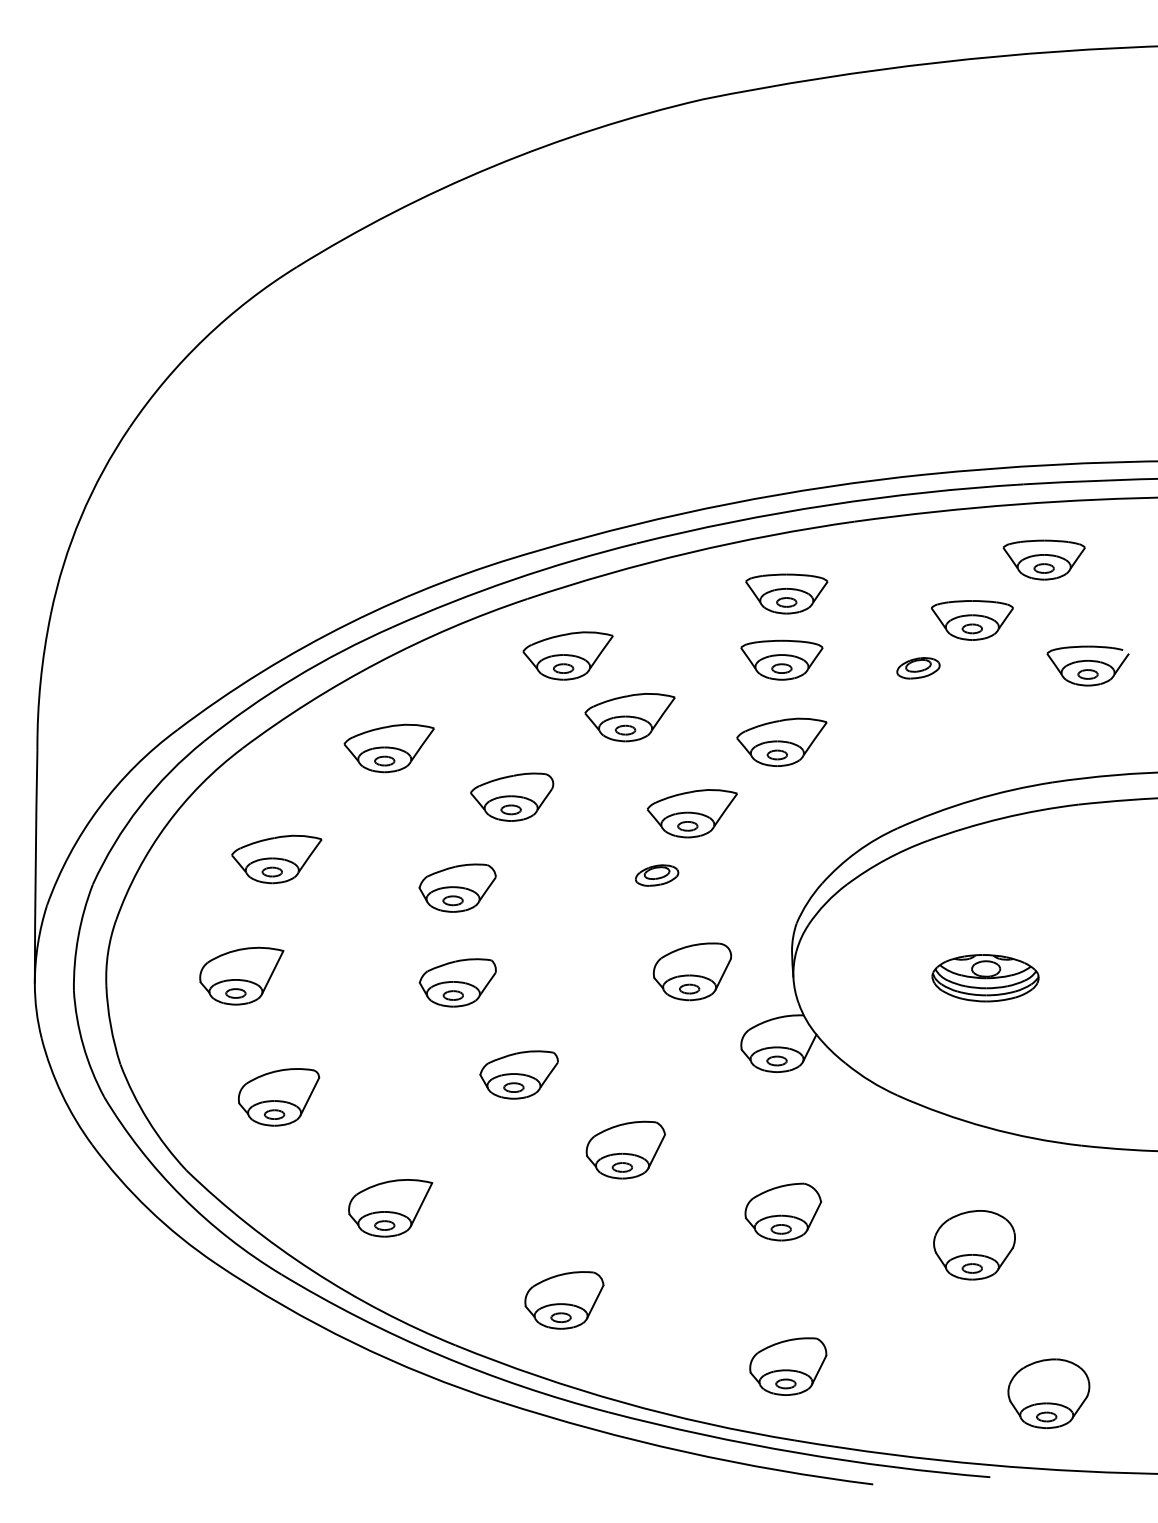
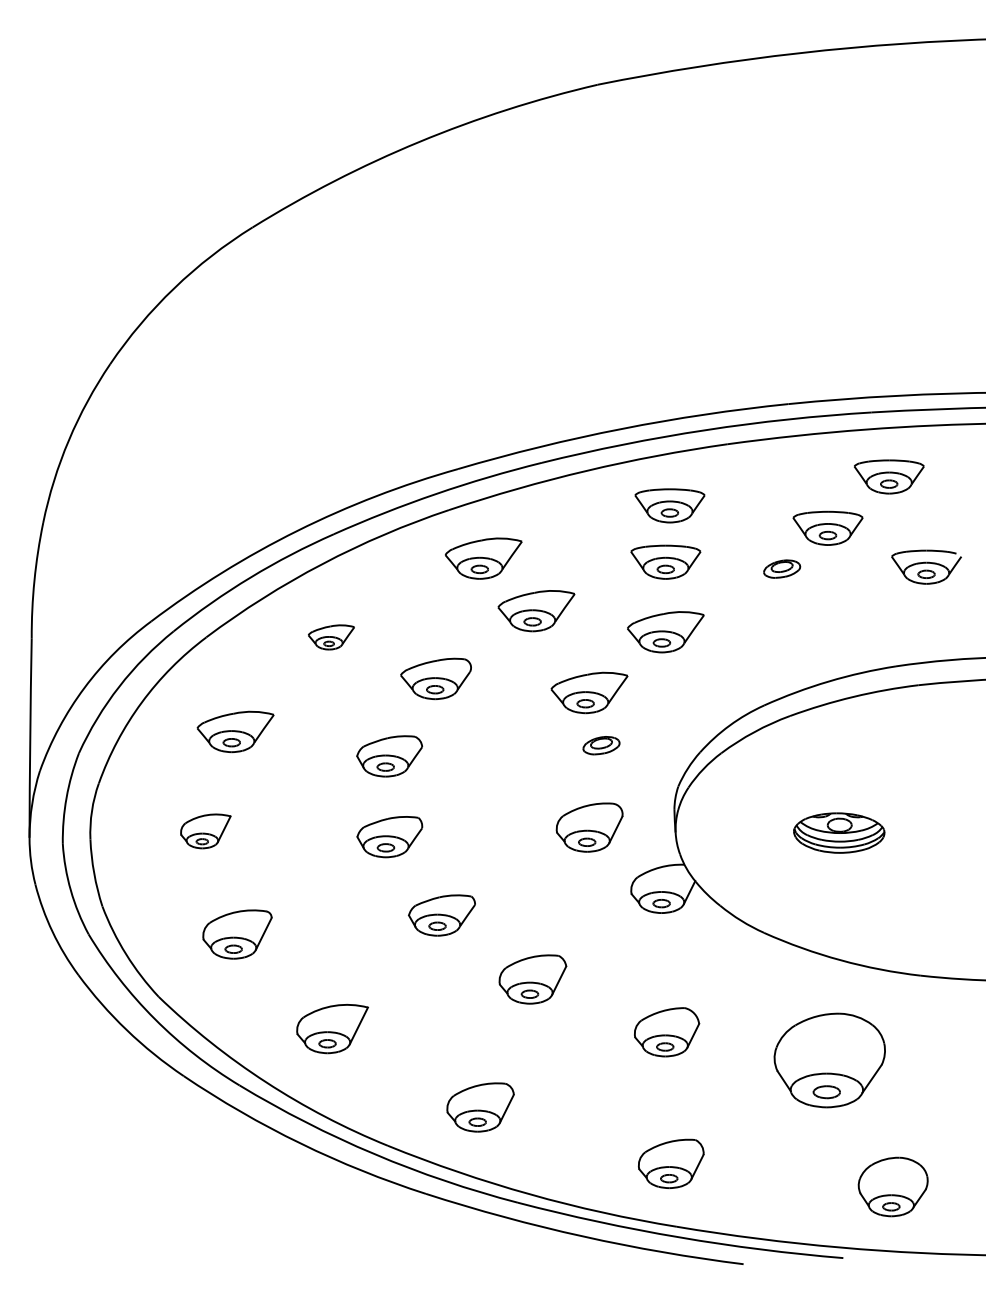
part: (389, 748) -> (331, 637), size x0.6
part: (657, 875) -> (601, 745), moved
part: (241, 976) -> (205, 831), size x0.7
part: (974, 1245) -> (829, 1060), size x1.6

